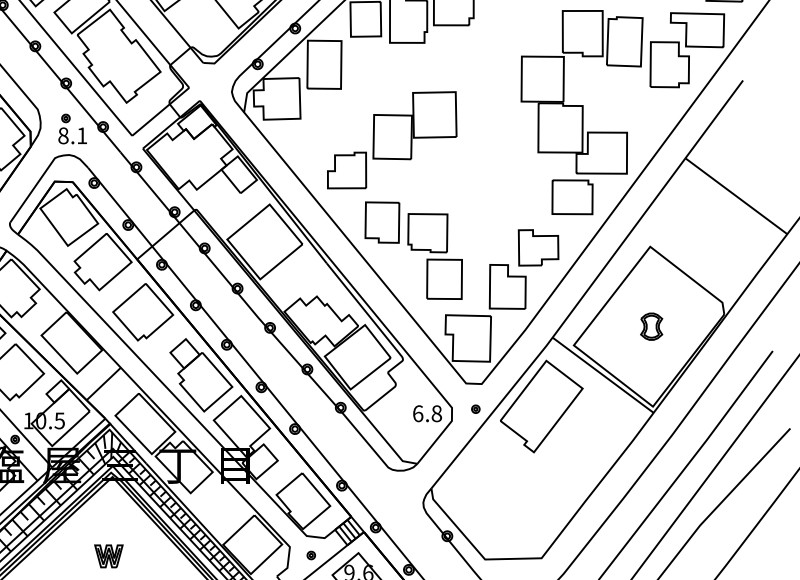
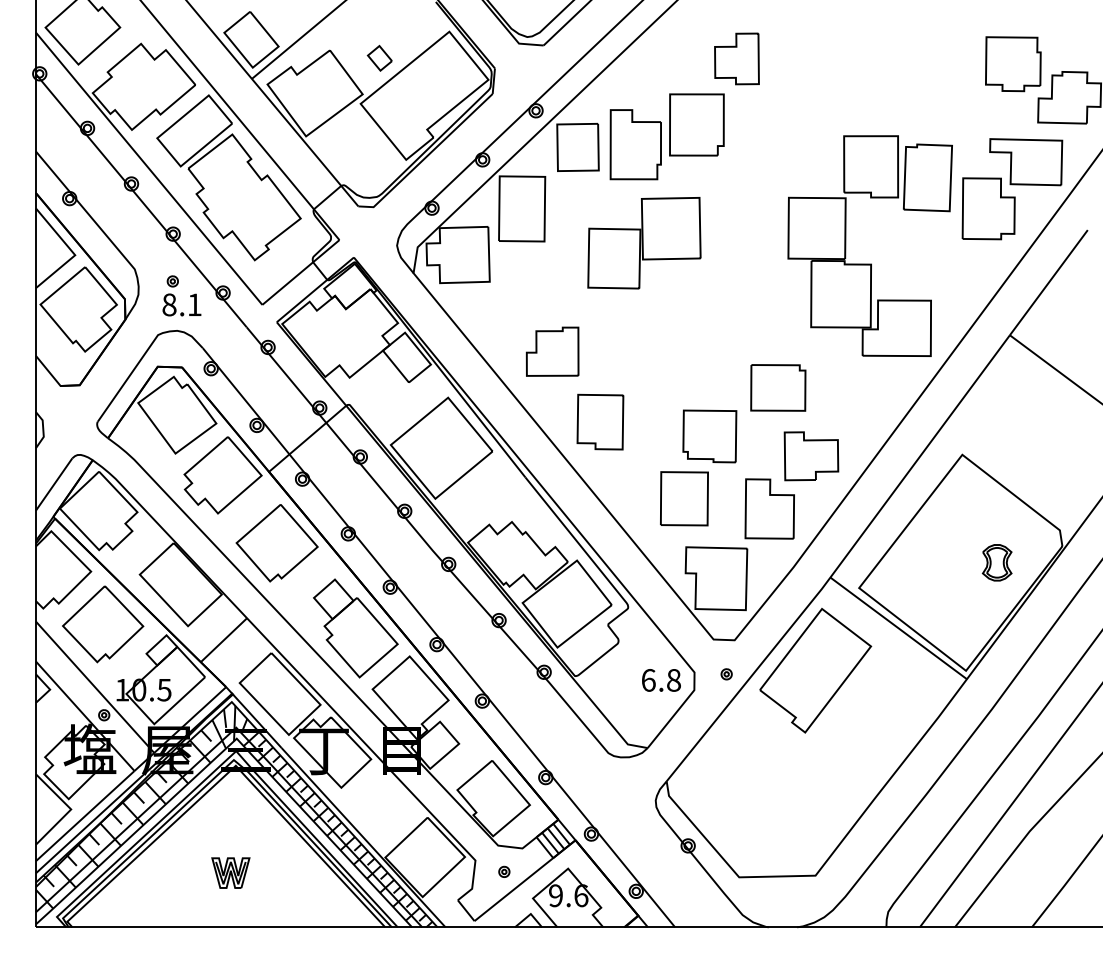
part: (415, 125) -> (644, 243), moved
part: (572, 196) -> (778, 387), moved
part: (427, 233) -> (709, 436), moved
part: (651, 326) -> (996, 562), moved

